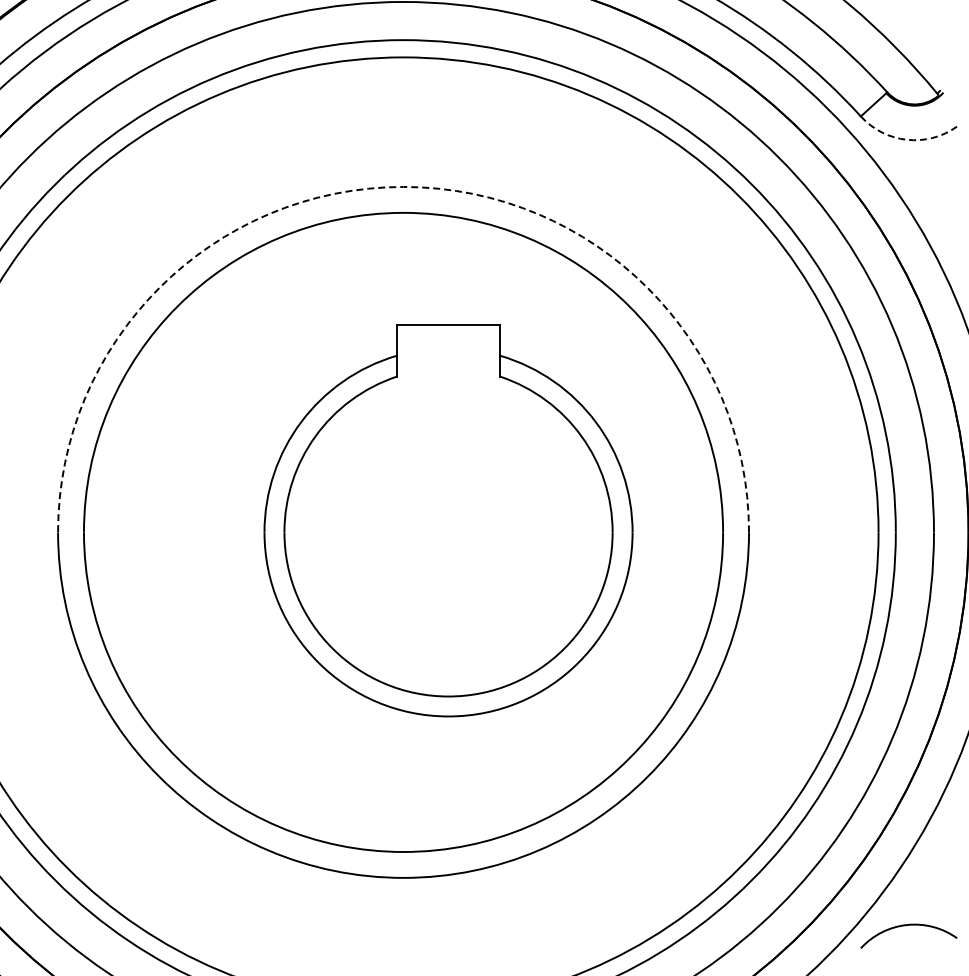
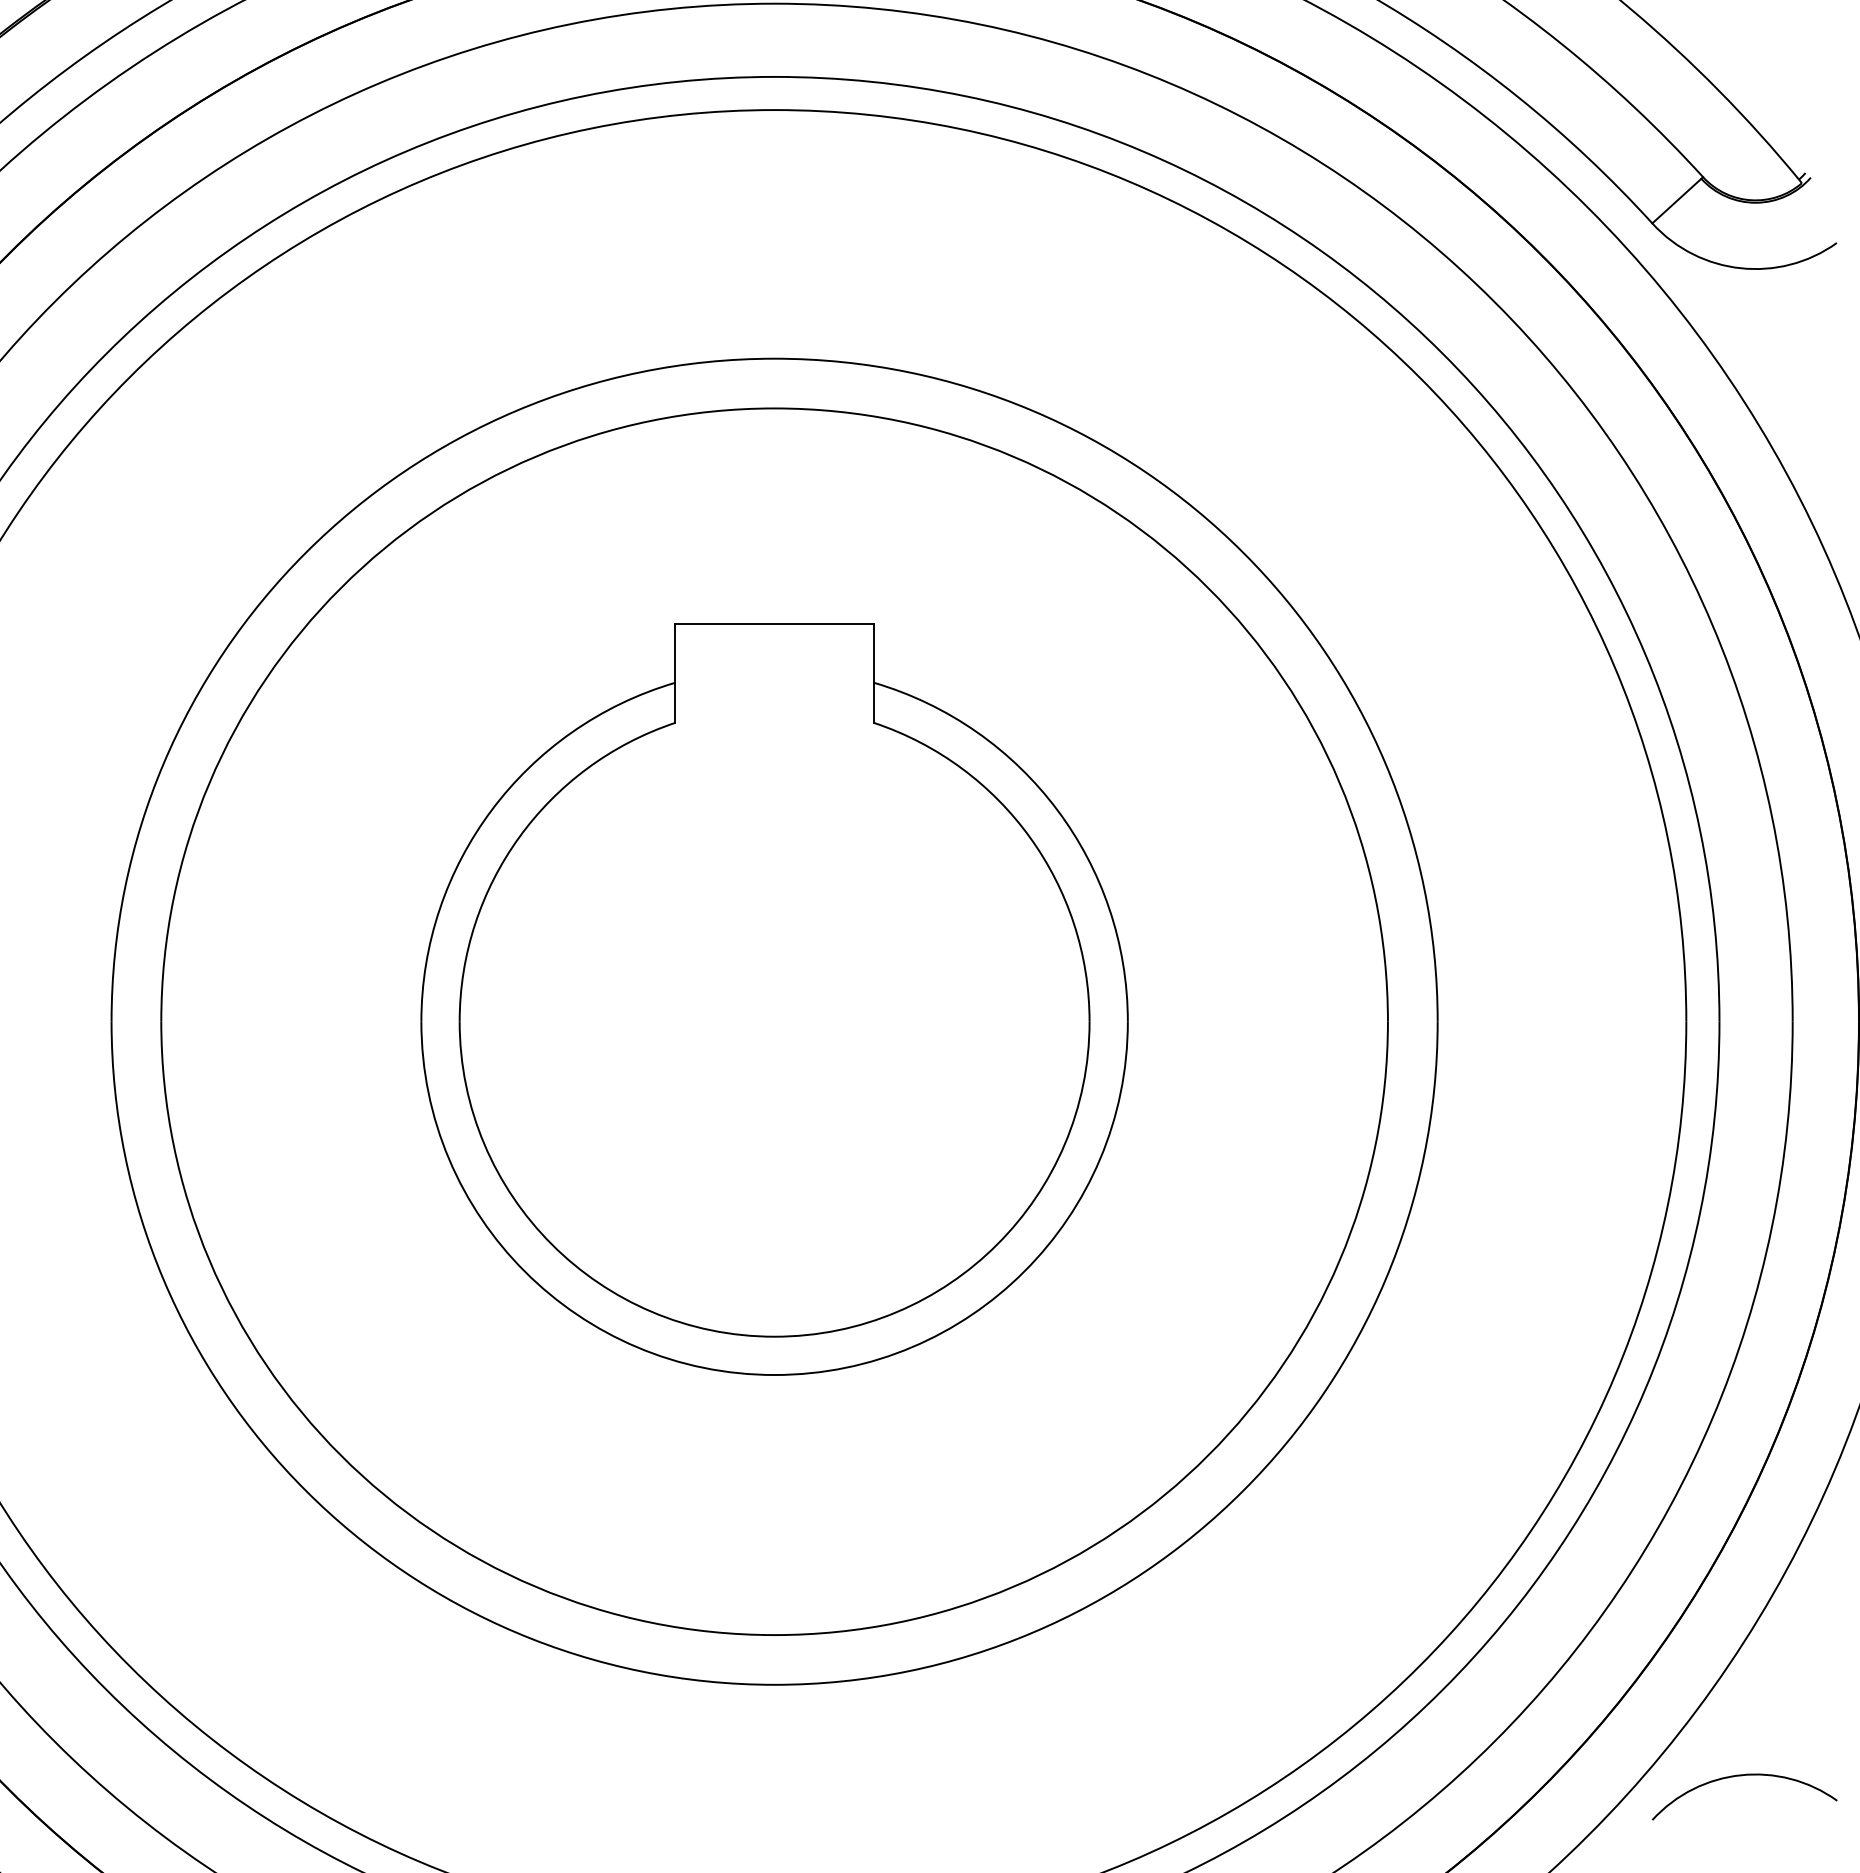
arc: (906, 139) -> (1739, 267), dashed -> solid
arc: (403, 186) -> (774, 357), dashed -> solid
part: (448, 520) -> (774, 998), moved

